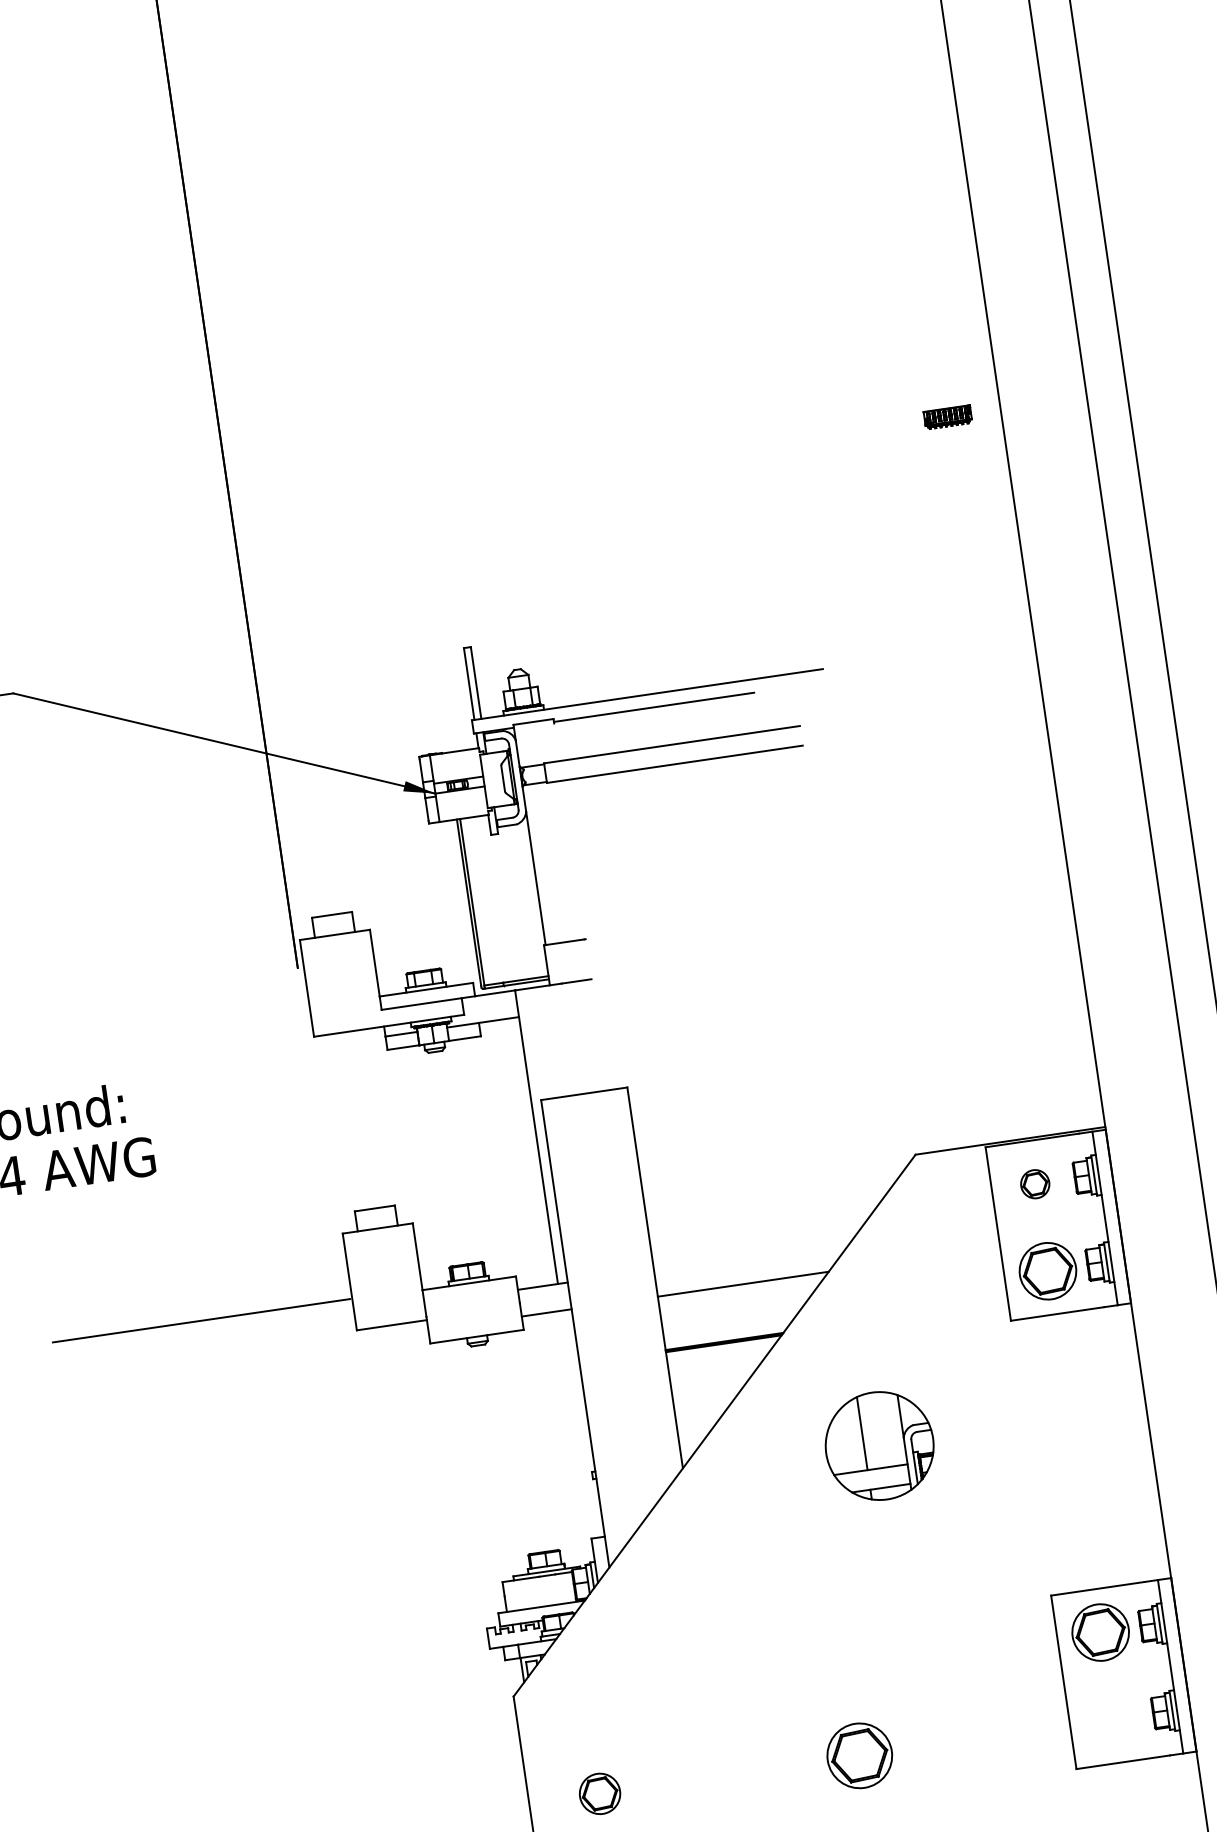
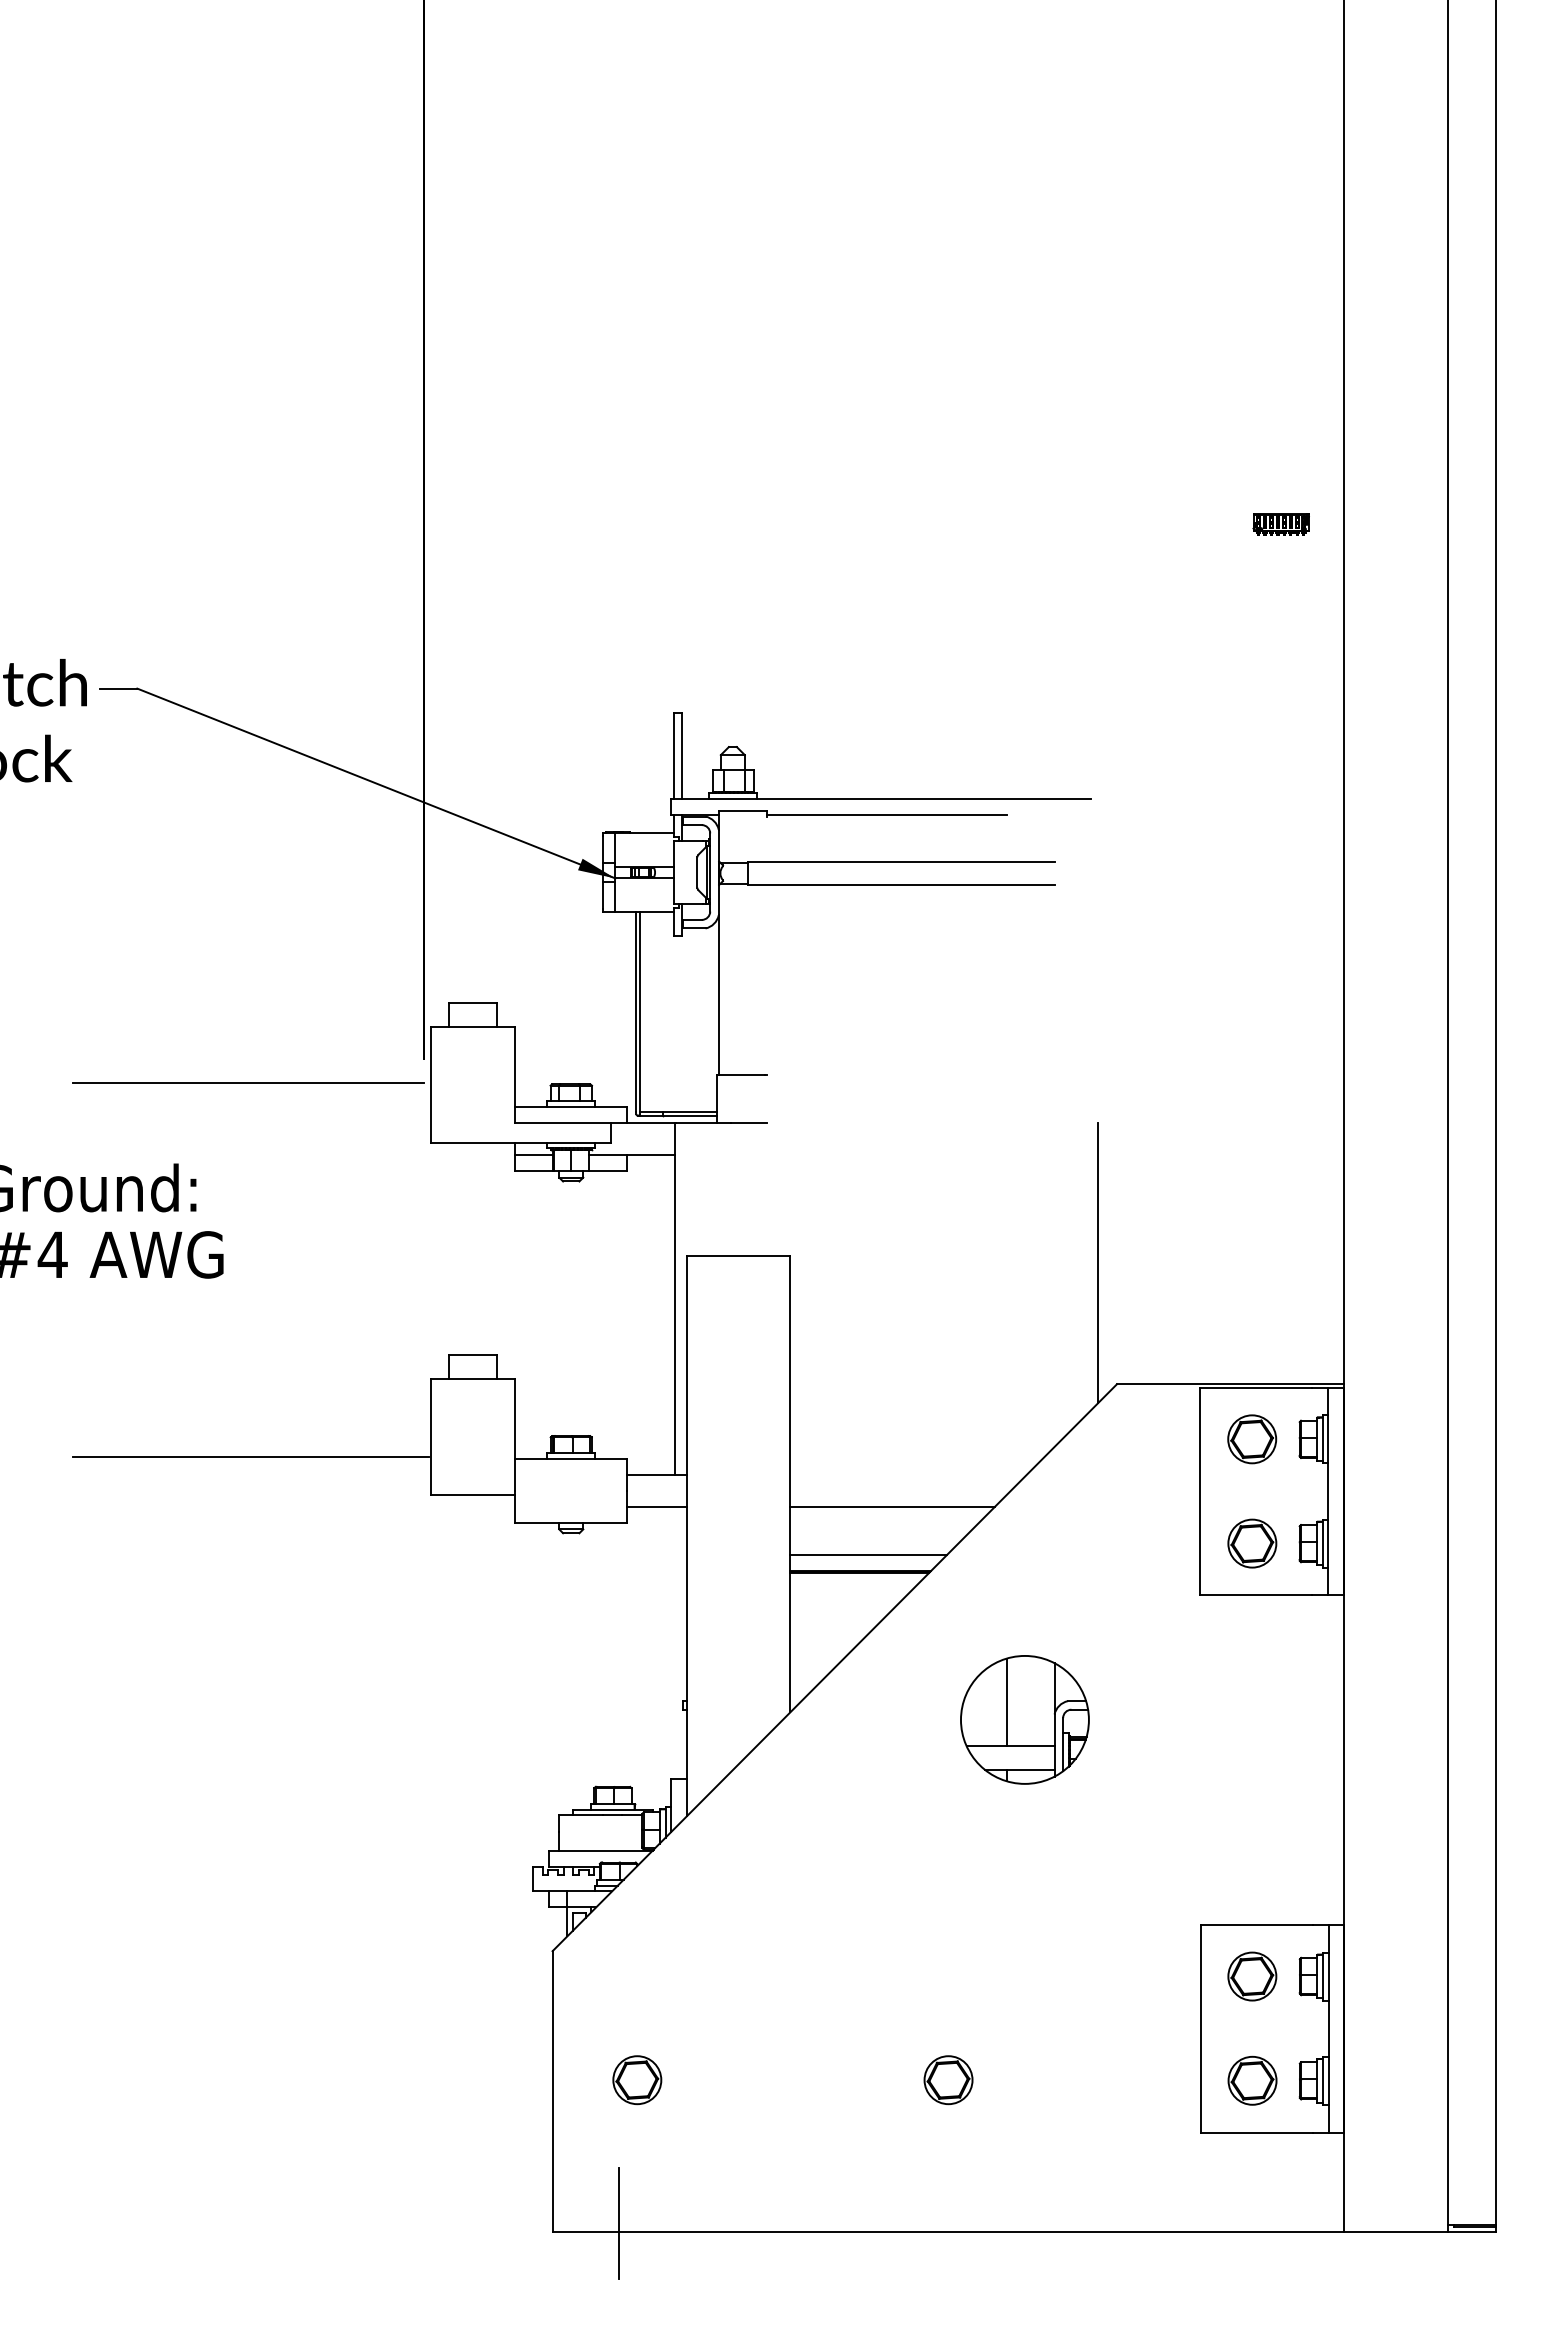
line: (154, 1009) -> (248, 1083), added
line: (885, 1055) -> (1098, 1262), added
part: (1035, 1184) -> (1252, 1439), size x1.43
part: (1048, 1271) -> (1252, 1543), size x0.71
line: (728, 1327) -> (868, 1554), added
part: (1100, 1632) -> (1252, 1976), size x0.71
part: (1113, 1719) -> (1252, 2080), added
part: (859, 1756) -> (948, 2080), size x0.62

